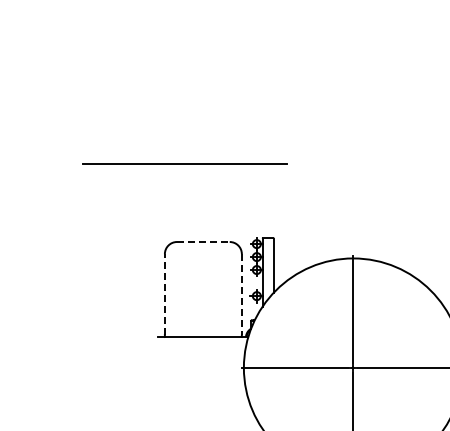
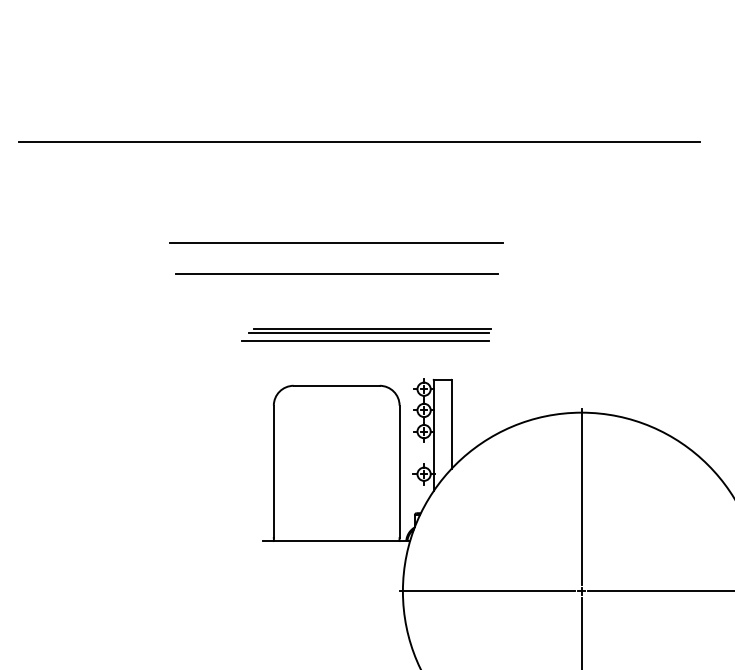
line: (216, 92) -> (358, 141), added
line: (184, 163) -> (335, 241), moved
line: (202, 173) -> (335, 273), added
part: (221, 210) -> (366, 334), added
line: (203, 242) -> (336, 386), dashed -> solid
line: (164, 294) -> (273, 471), dashed -> solid
line: (241, 294) -> (398, 471), dashed -> solid

